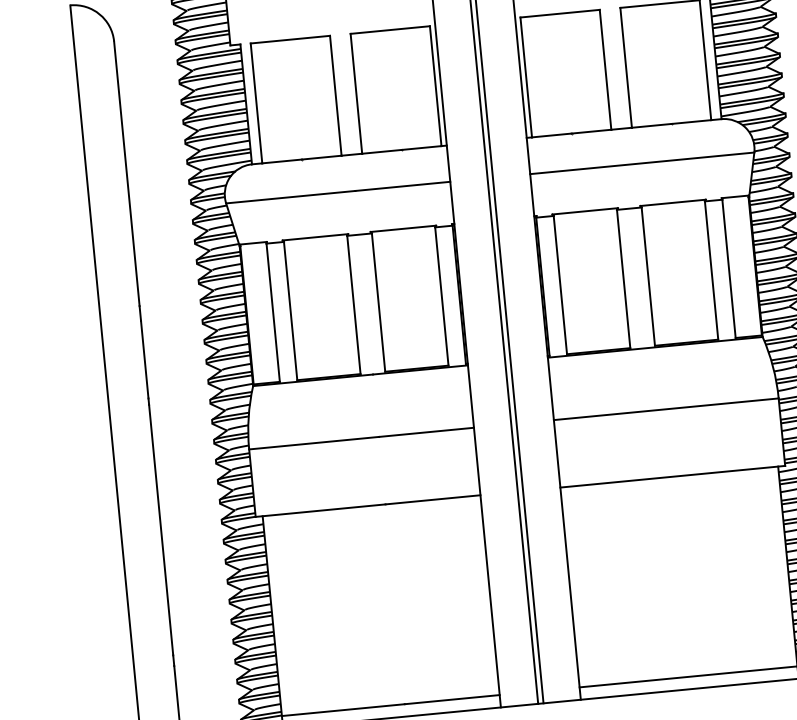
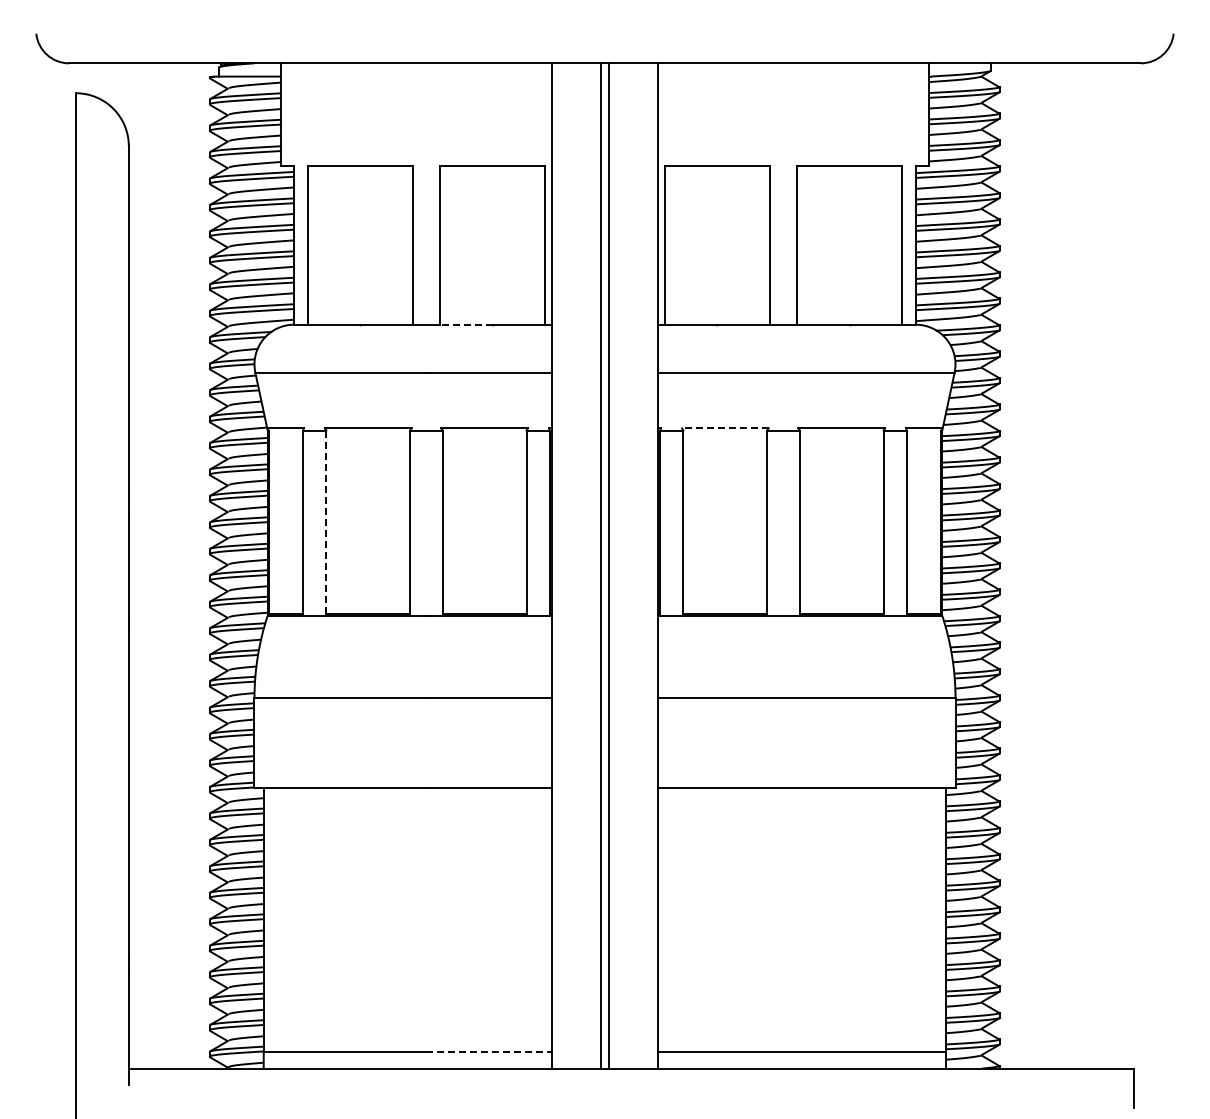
line: (381, 151) -> (465, 324), solid -> dashed
line: (584, 211) -> (724, 428), solid -> dashed
line: (290, 311) -> (326, 522), solid -> dashed
line: (452, 699) -> (489, 1052), solid -> dashed

